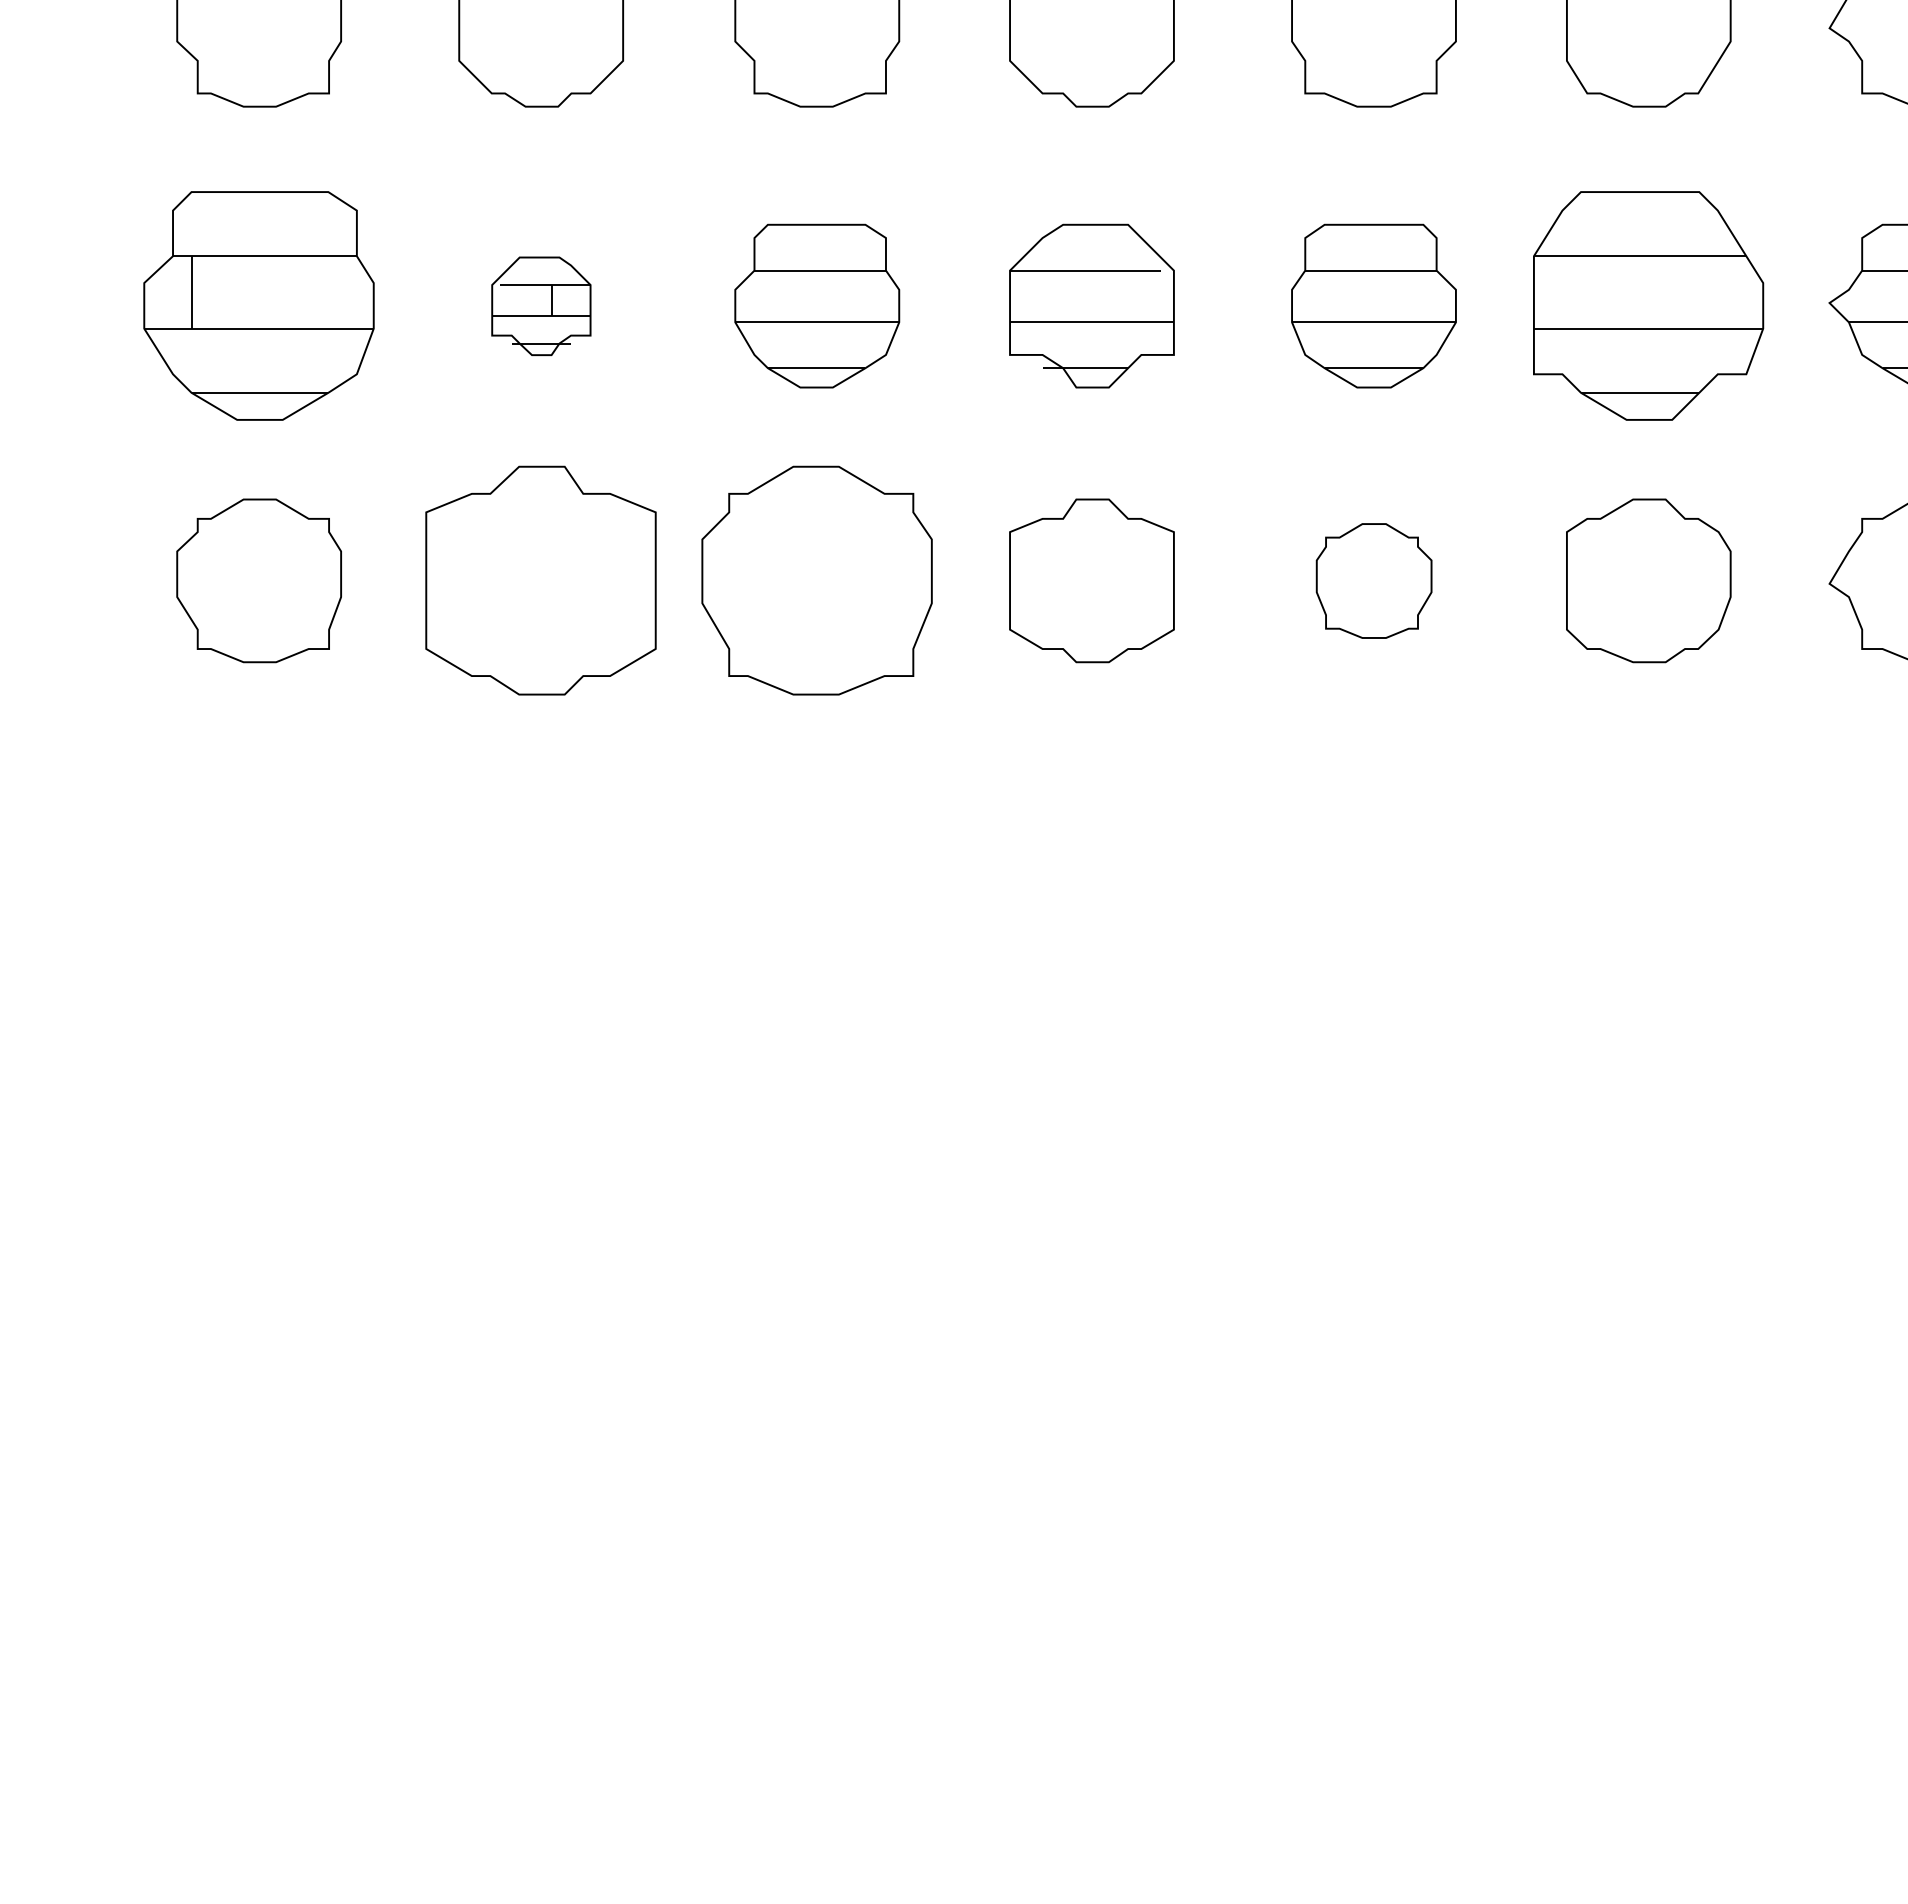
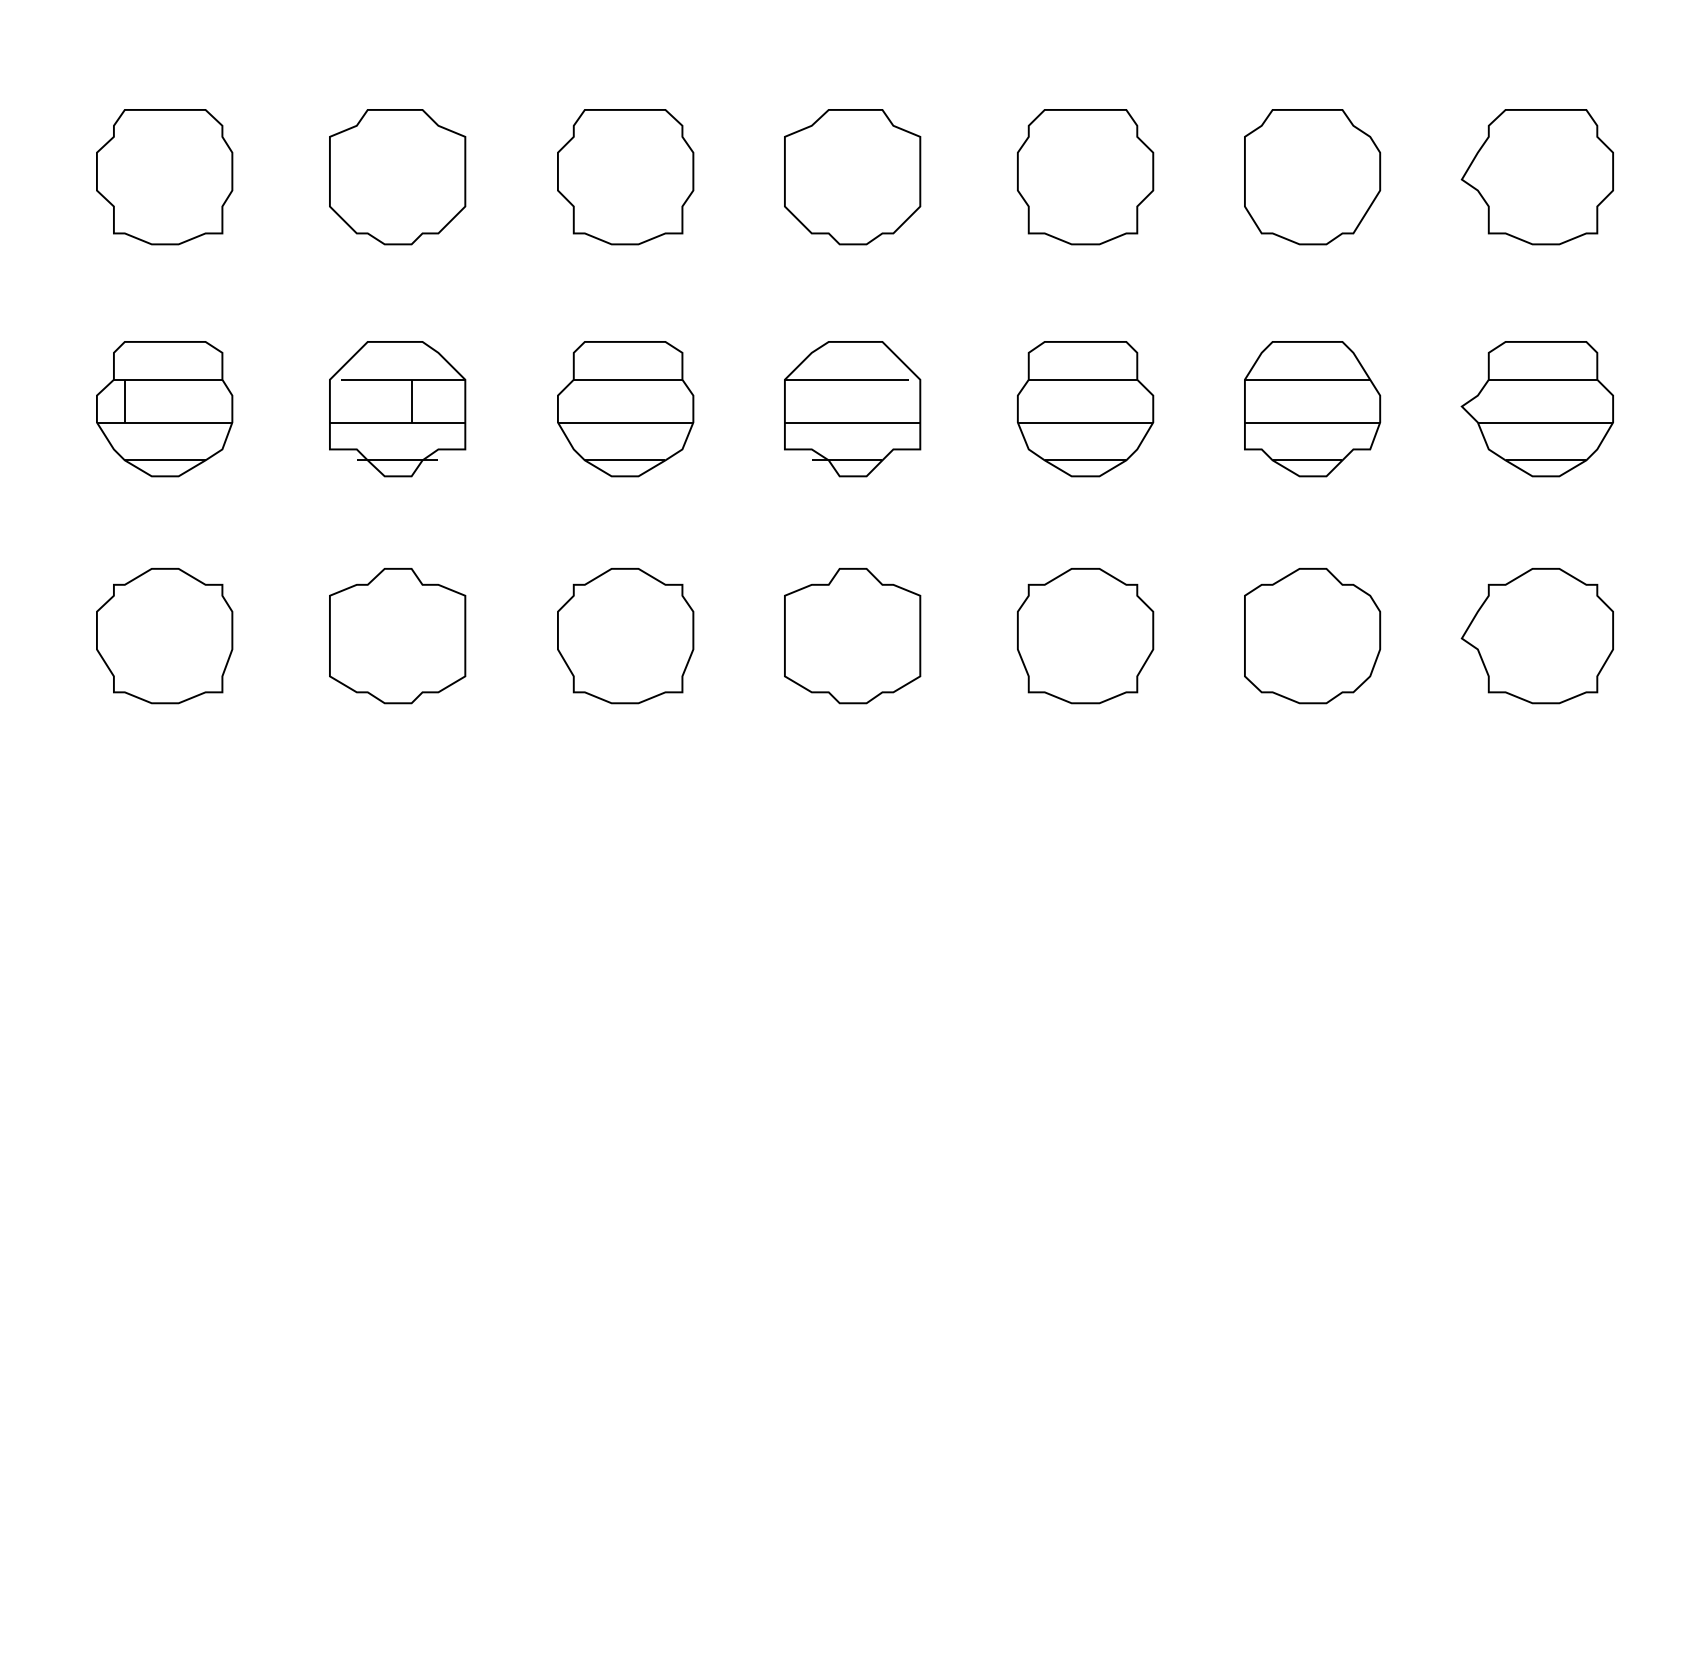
part: (258, 306) -> (164, 409), size x0.71
part: (541, 306) -> (397, 409), size x1.67
part: (1648, 306) -> (1312, 409), size x0.71
part: (541, 581) -> (397, 636), size x0.71
part: (817, 581) -> (625, 636), size x0.71
part: (1373, 581) -> (1085, 636), size x1.43

